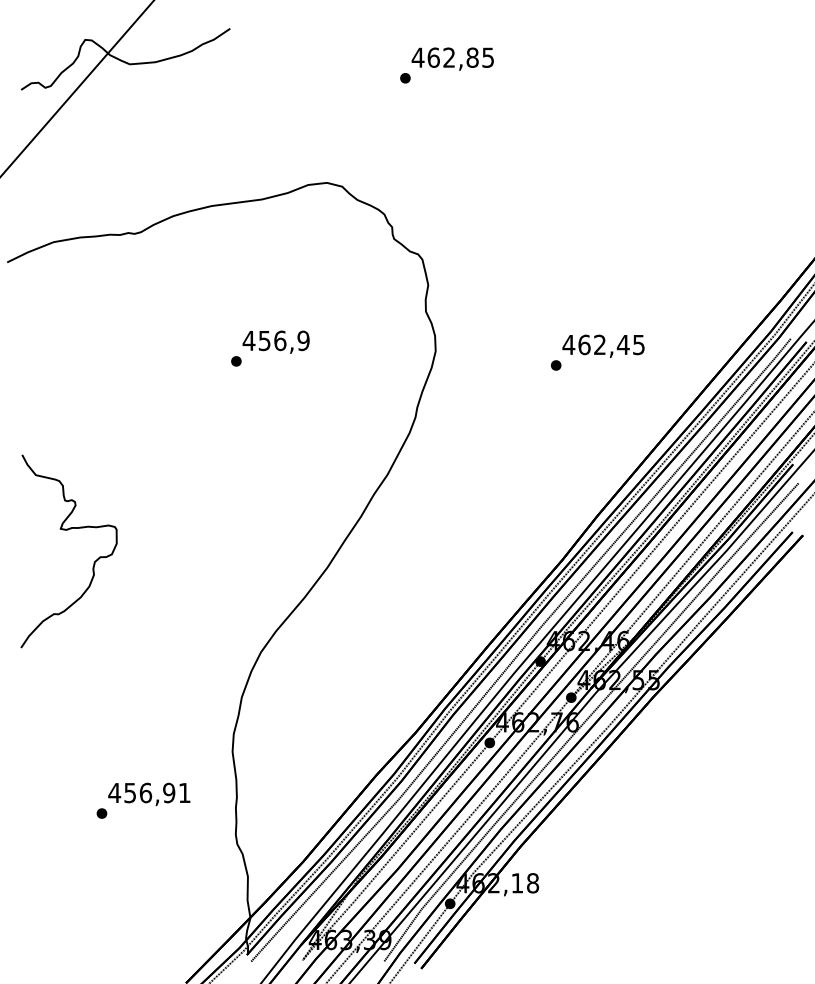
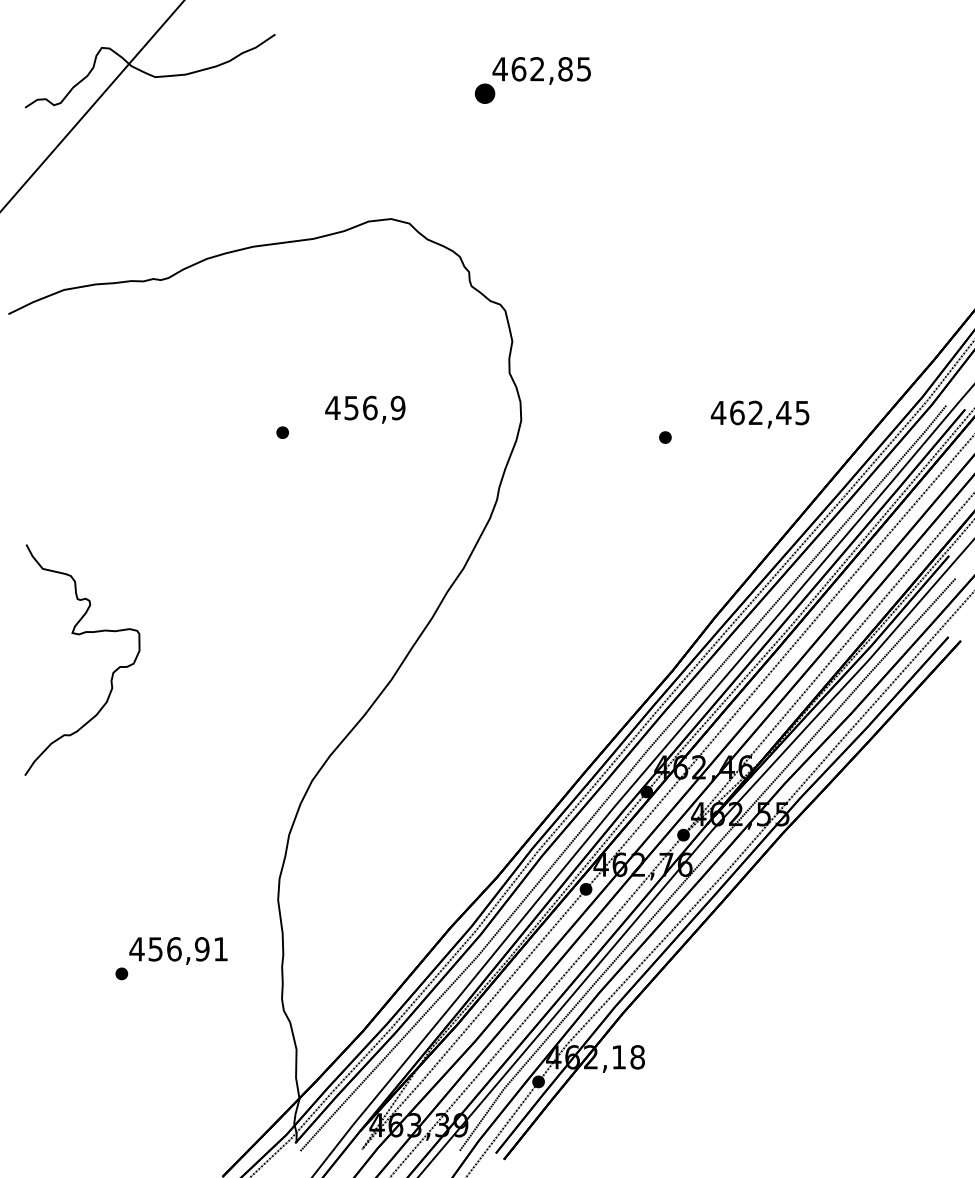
part: (404, 78) -> (484, 93), size x1.6
text: (276, 342) -> (365, 409), moved
text: (603, 346) -> (759, 414), moved

